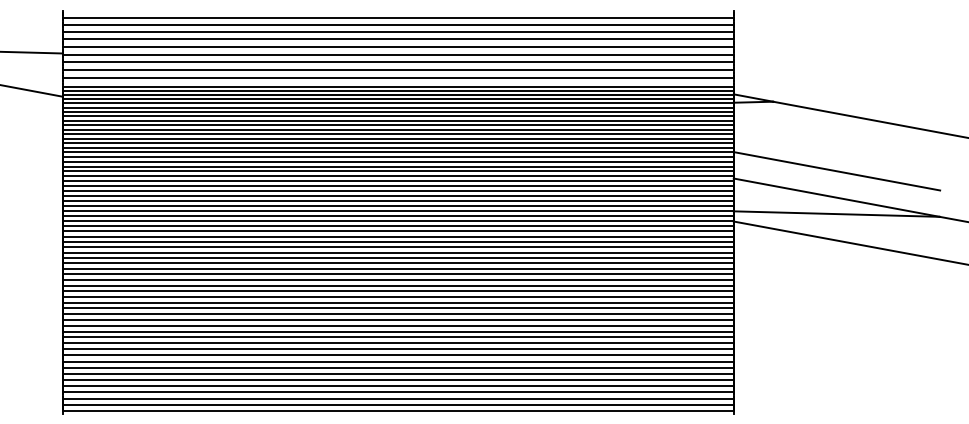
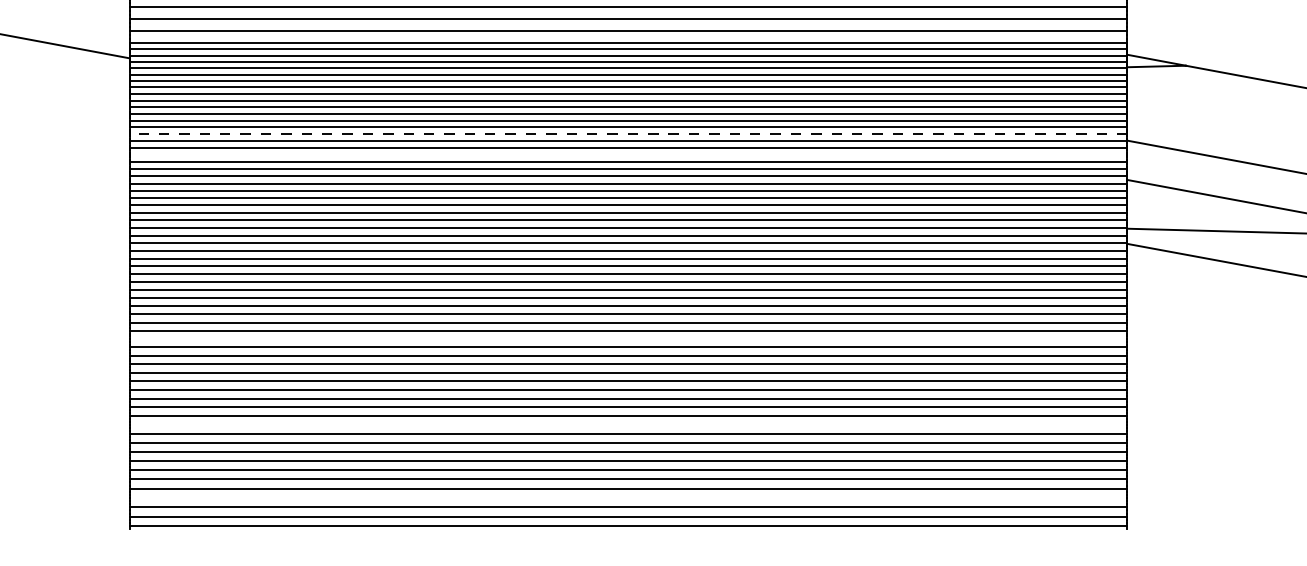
line: (397, 147) -> (627, 133), solid -> dashed
line: (397, 161) -> (627, 154), removed
line: (397, 285) -> (627, 338), removed
line: (397, 343) -> (627, 425), removed
line: (397, 392) -> (627, 498), removed

